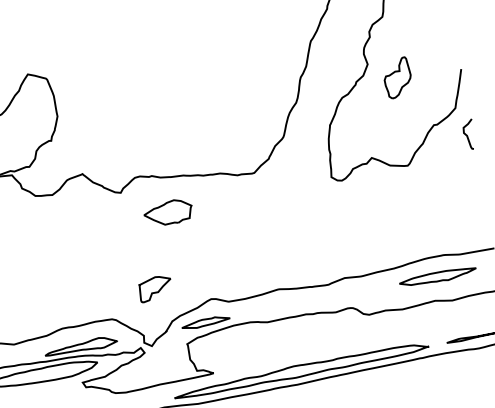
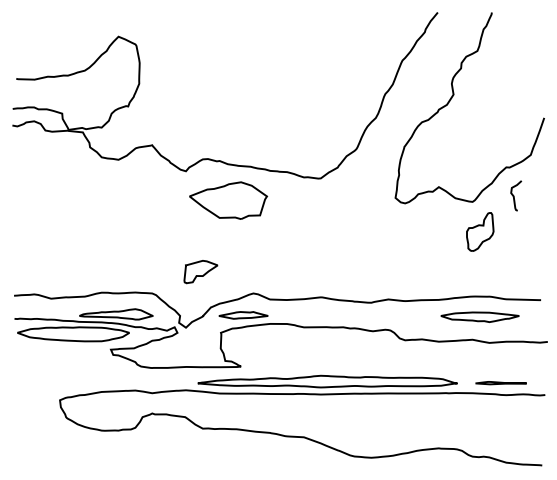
part: (397, 77) -> (480, 231), moved
curve: (467, 134) -> (514, 195), moved
part: (168, 212) -> (228, 200), size x1.6

